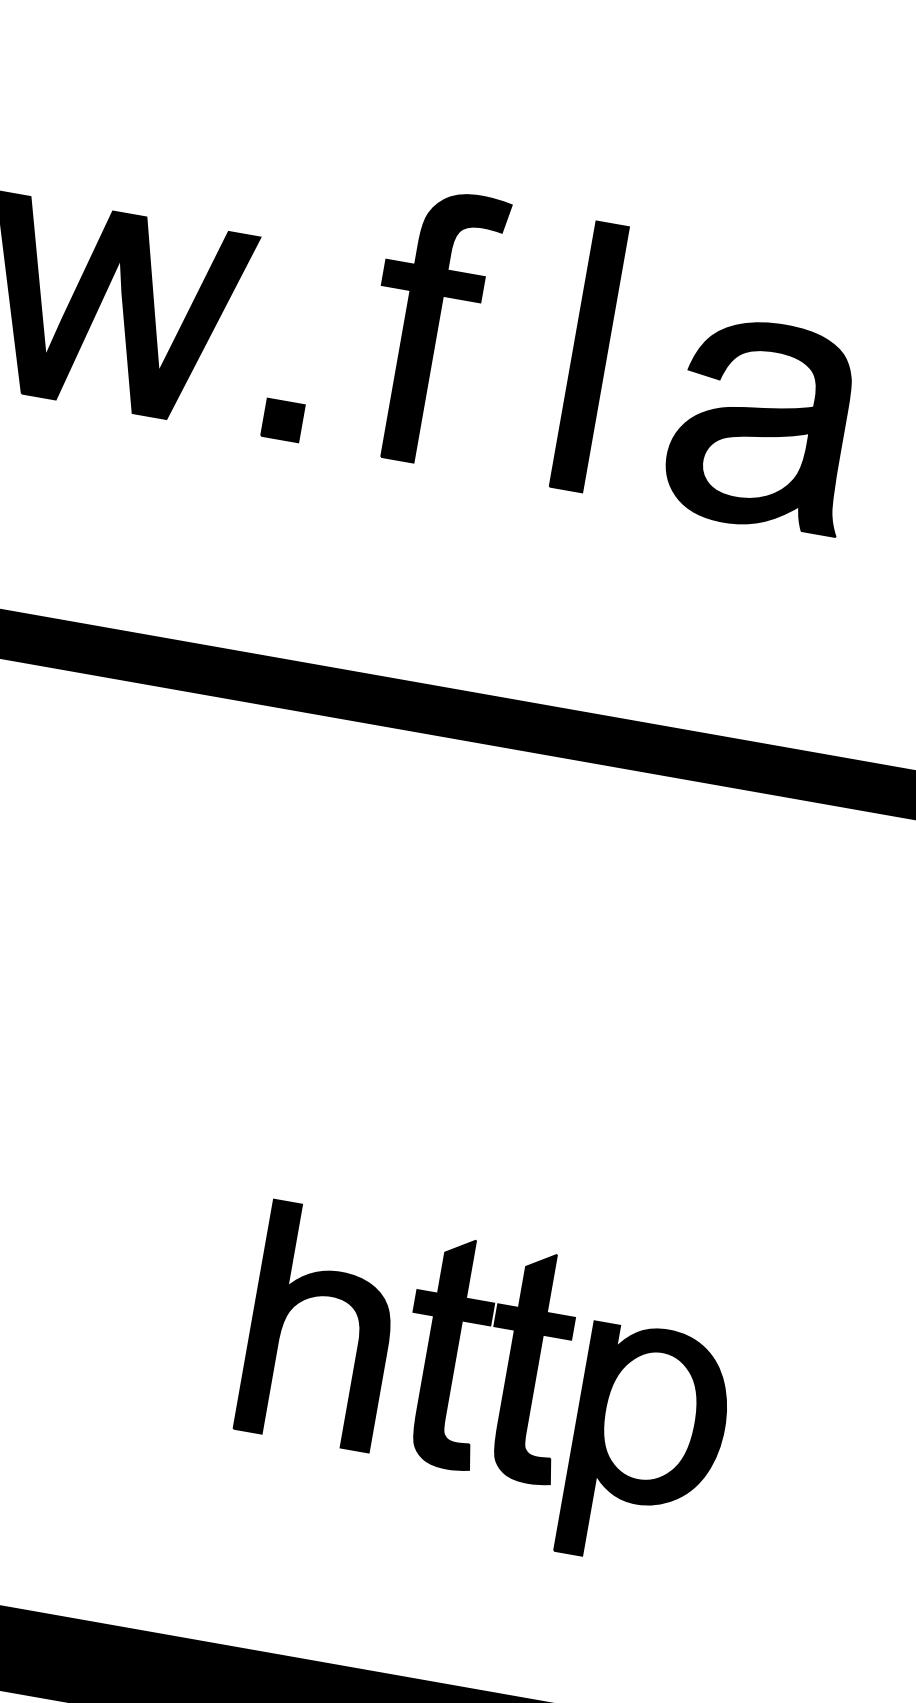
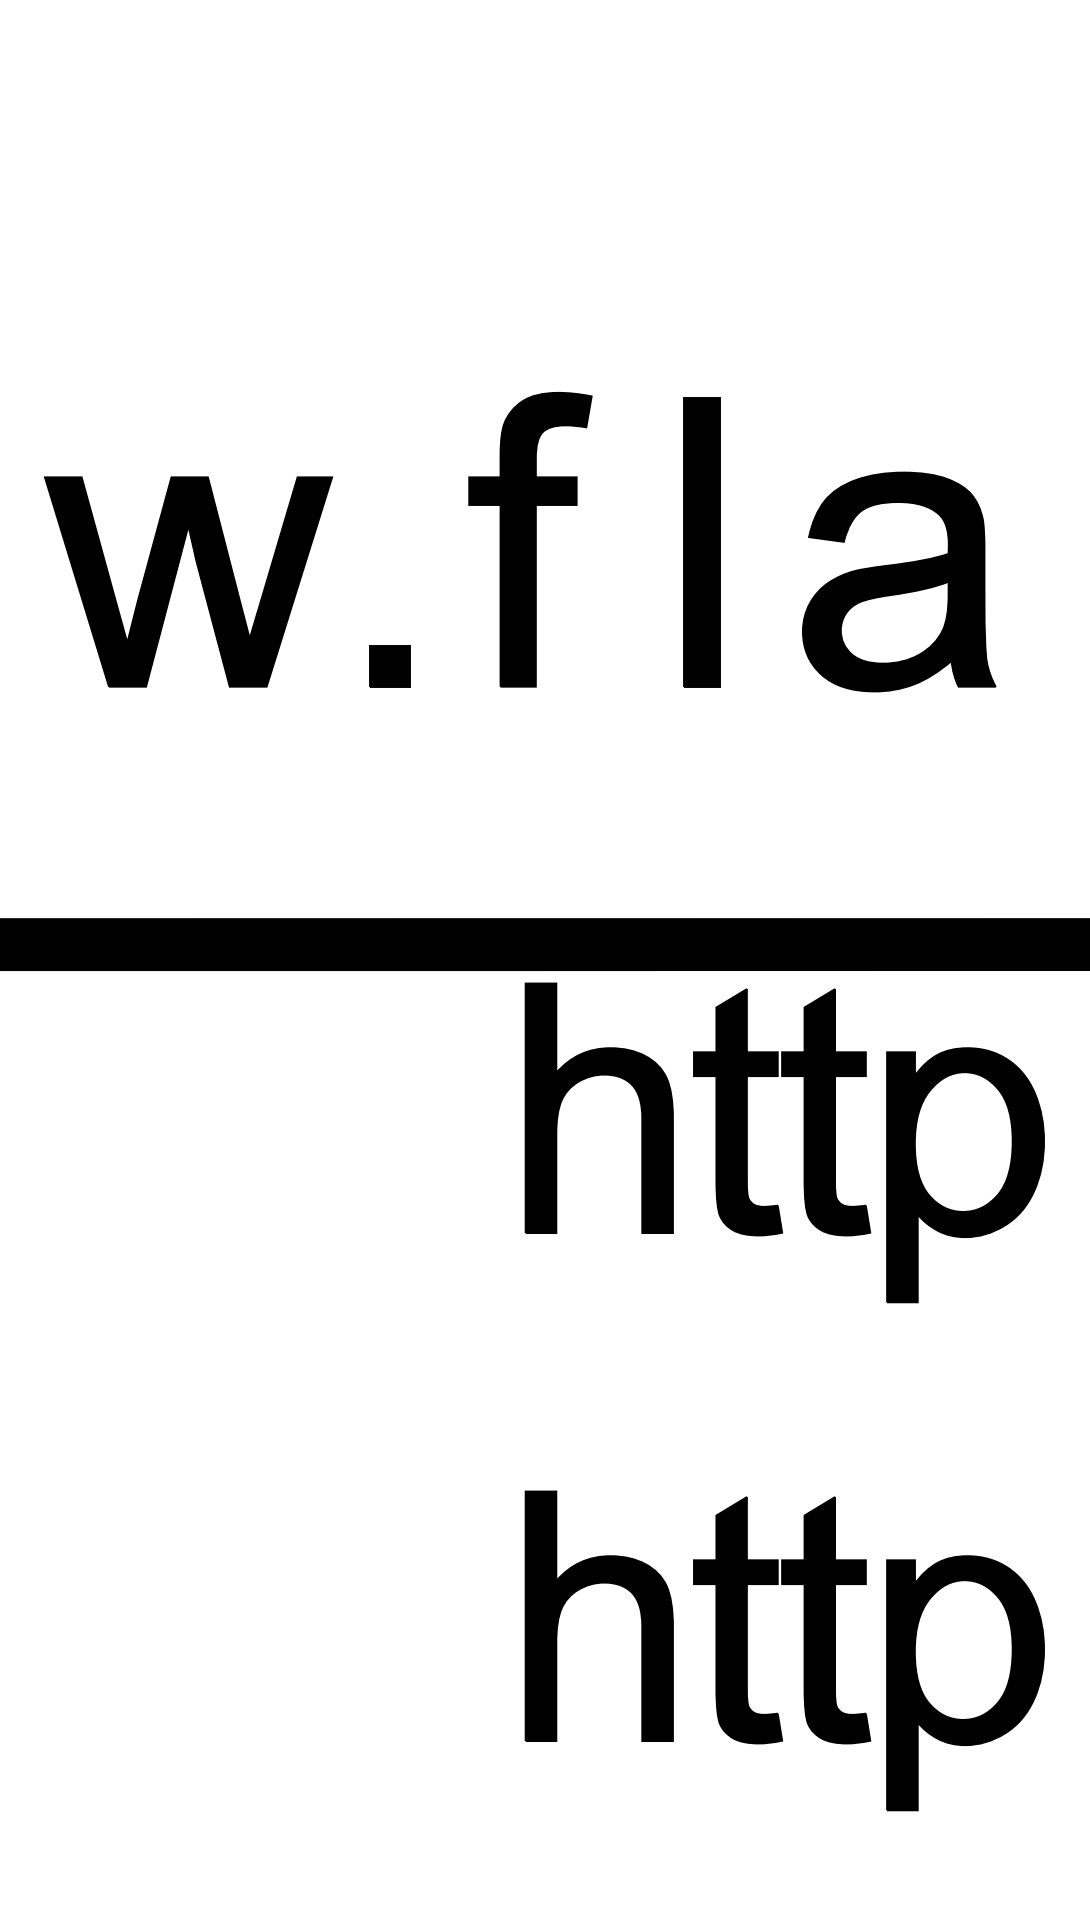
part: (585, 924) -> (803, 1142), added

